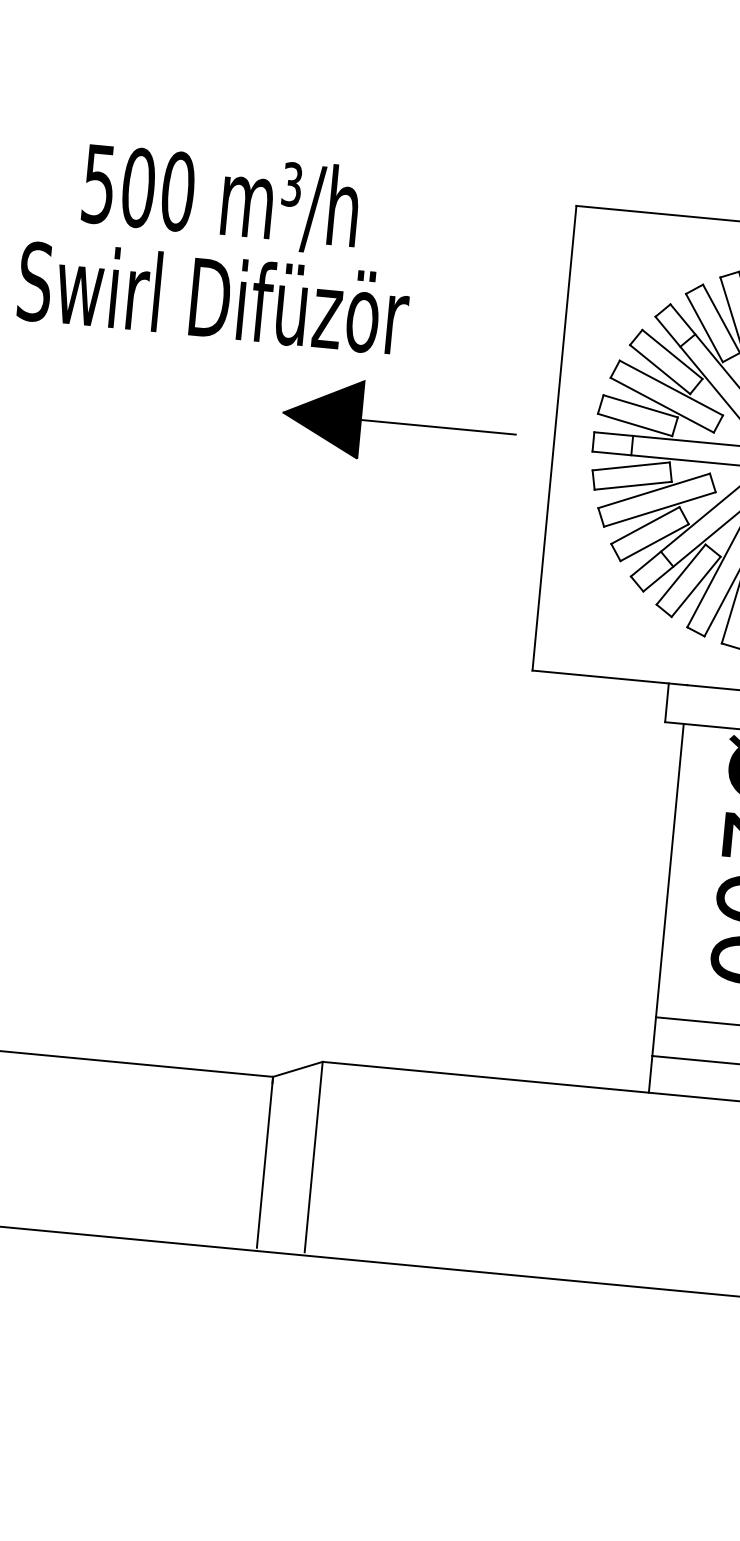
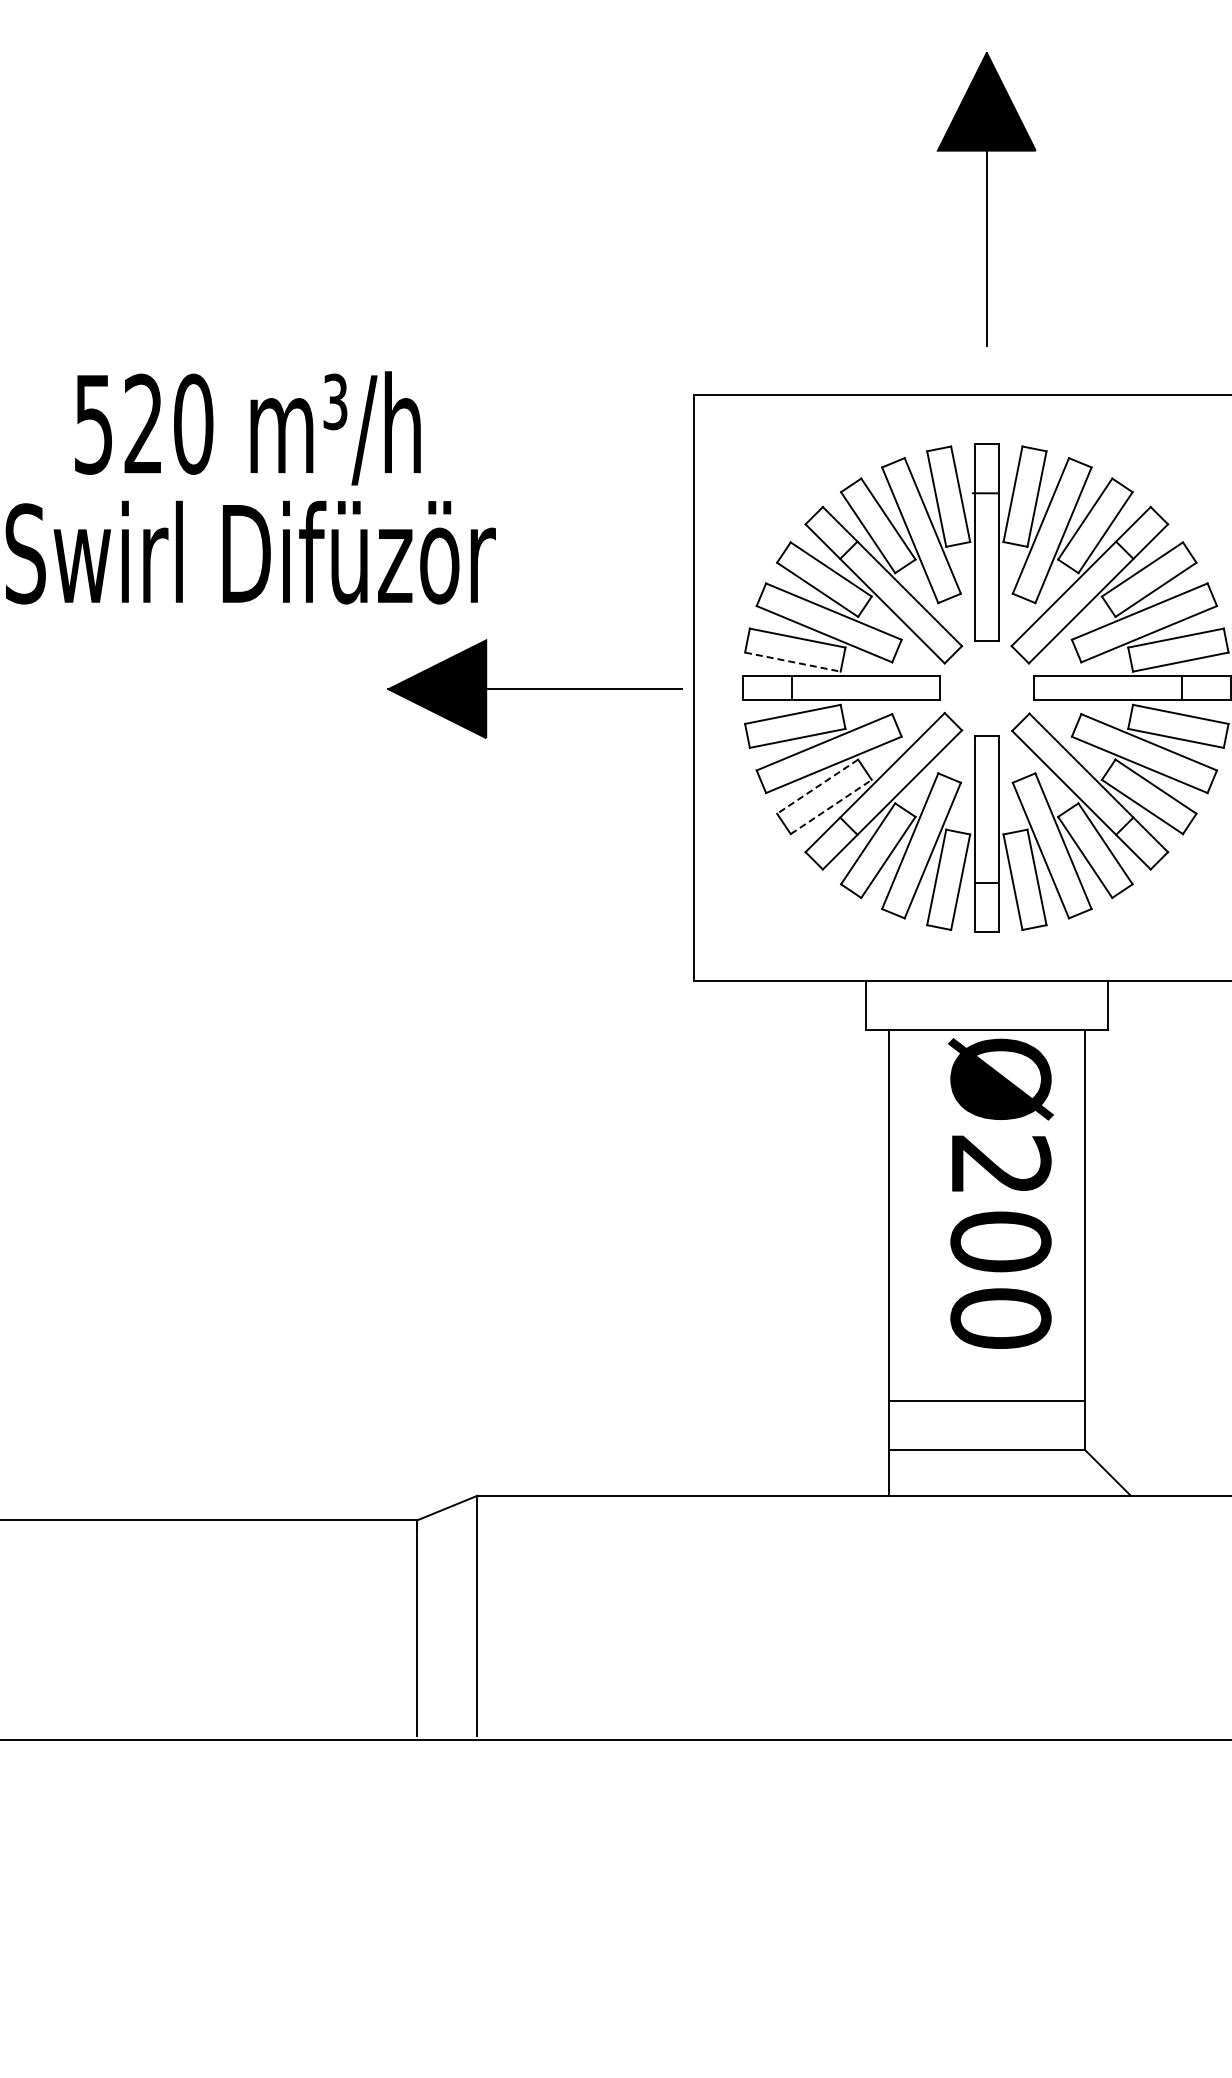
text: (138, 187) -> (143, 423), 500 -> 520
part: (399, 422) -> (534, 688), moved
line: (634, 425) -> (792, 662), solid -> dashed
line: (645, 525) -> (817, 786), solid -> dashed
line: (654, 543) -> (831, 807), solid -> dashed

